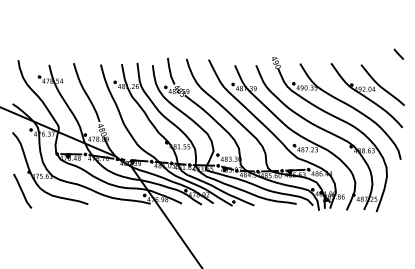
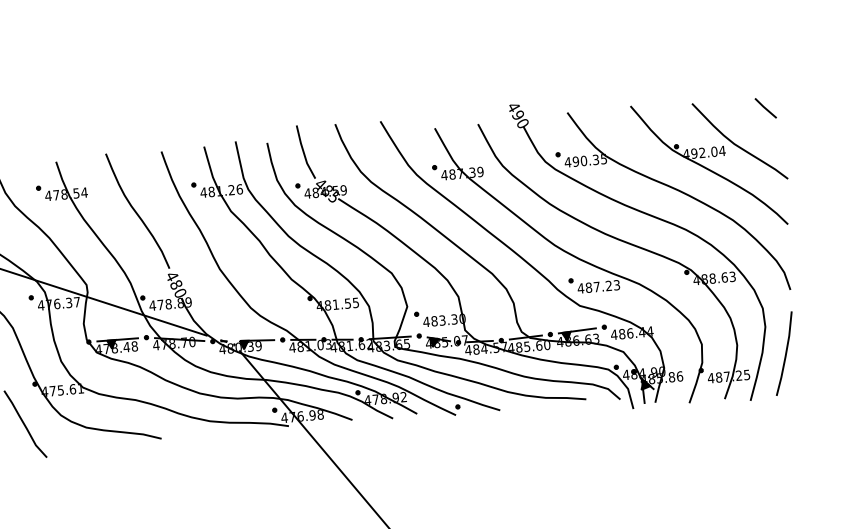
line: (398, 53) -> (764, 106), moved
line: (395, 190) -> (785, 353), added

